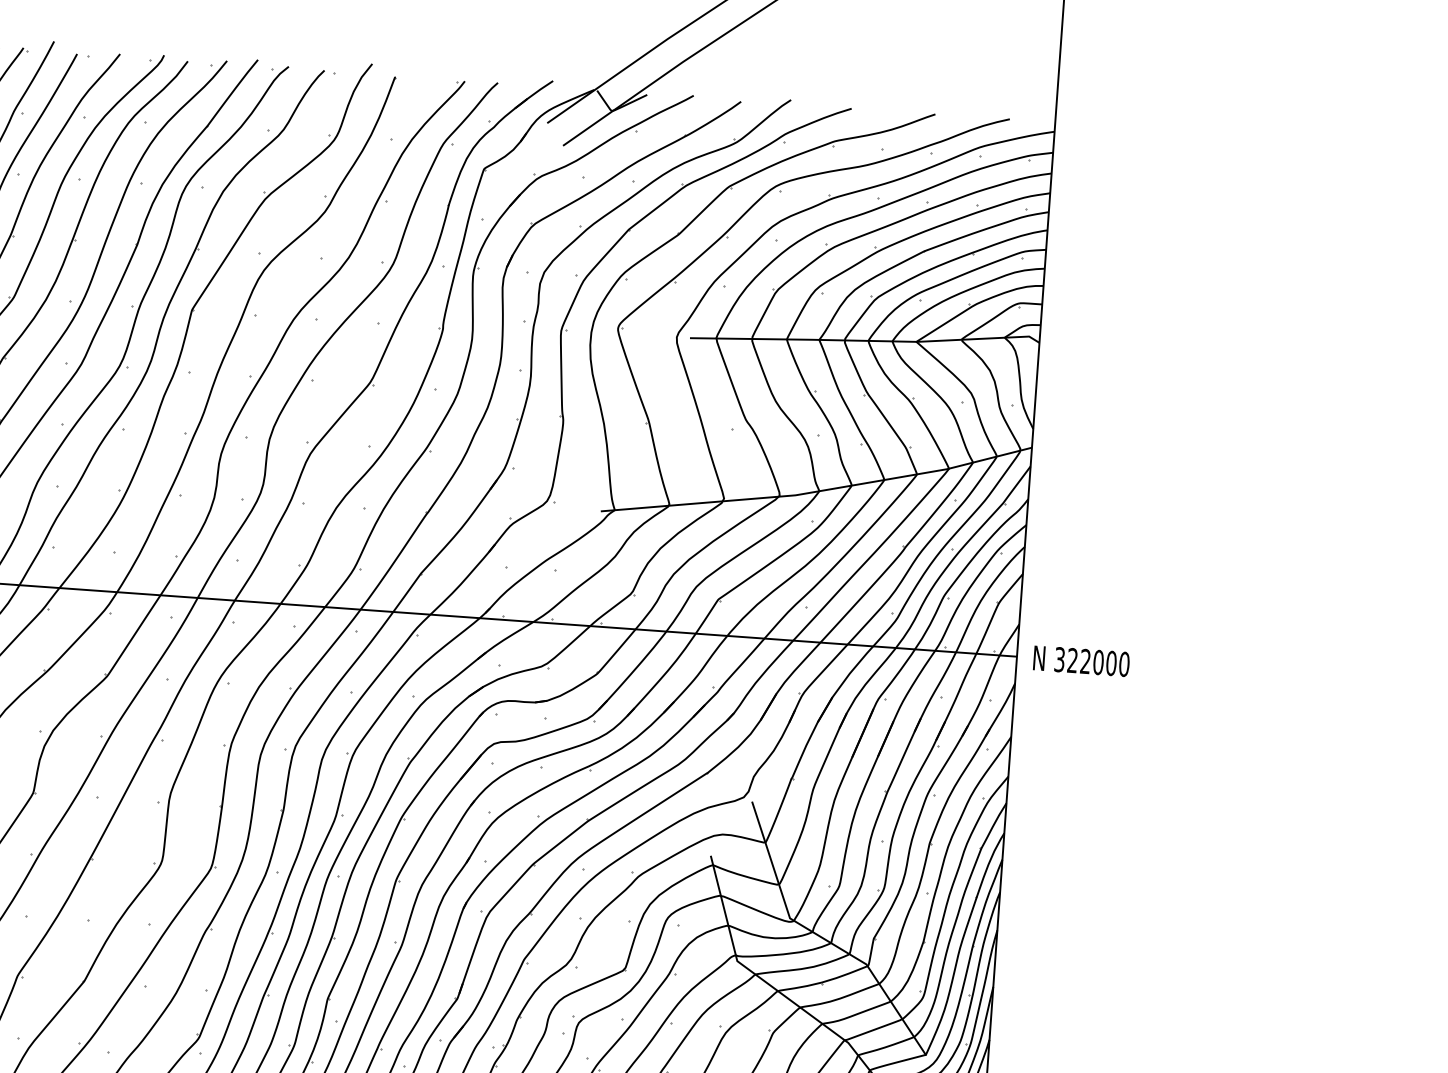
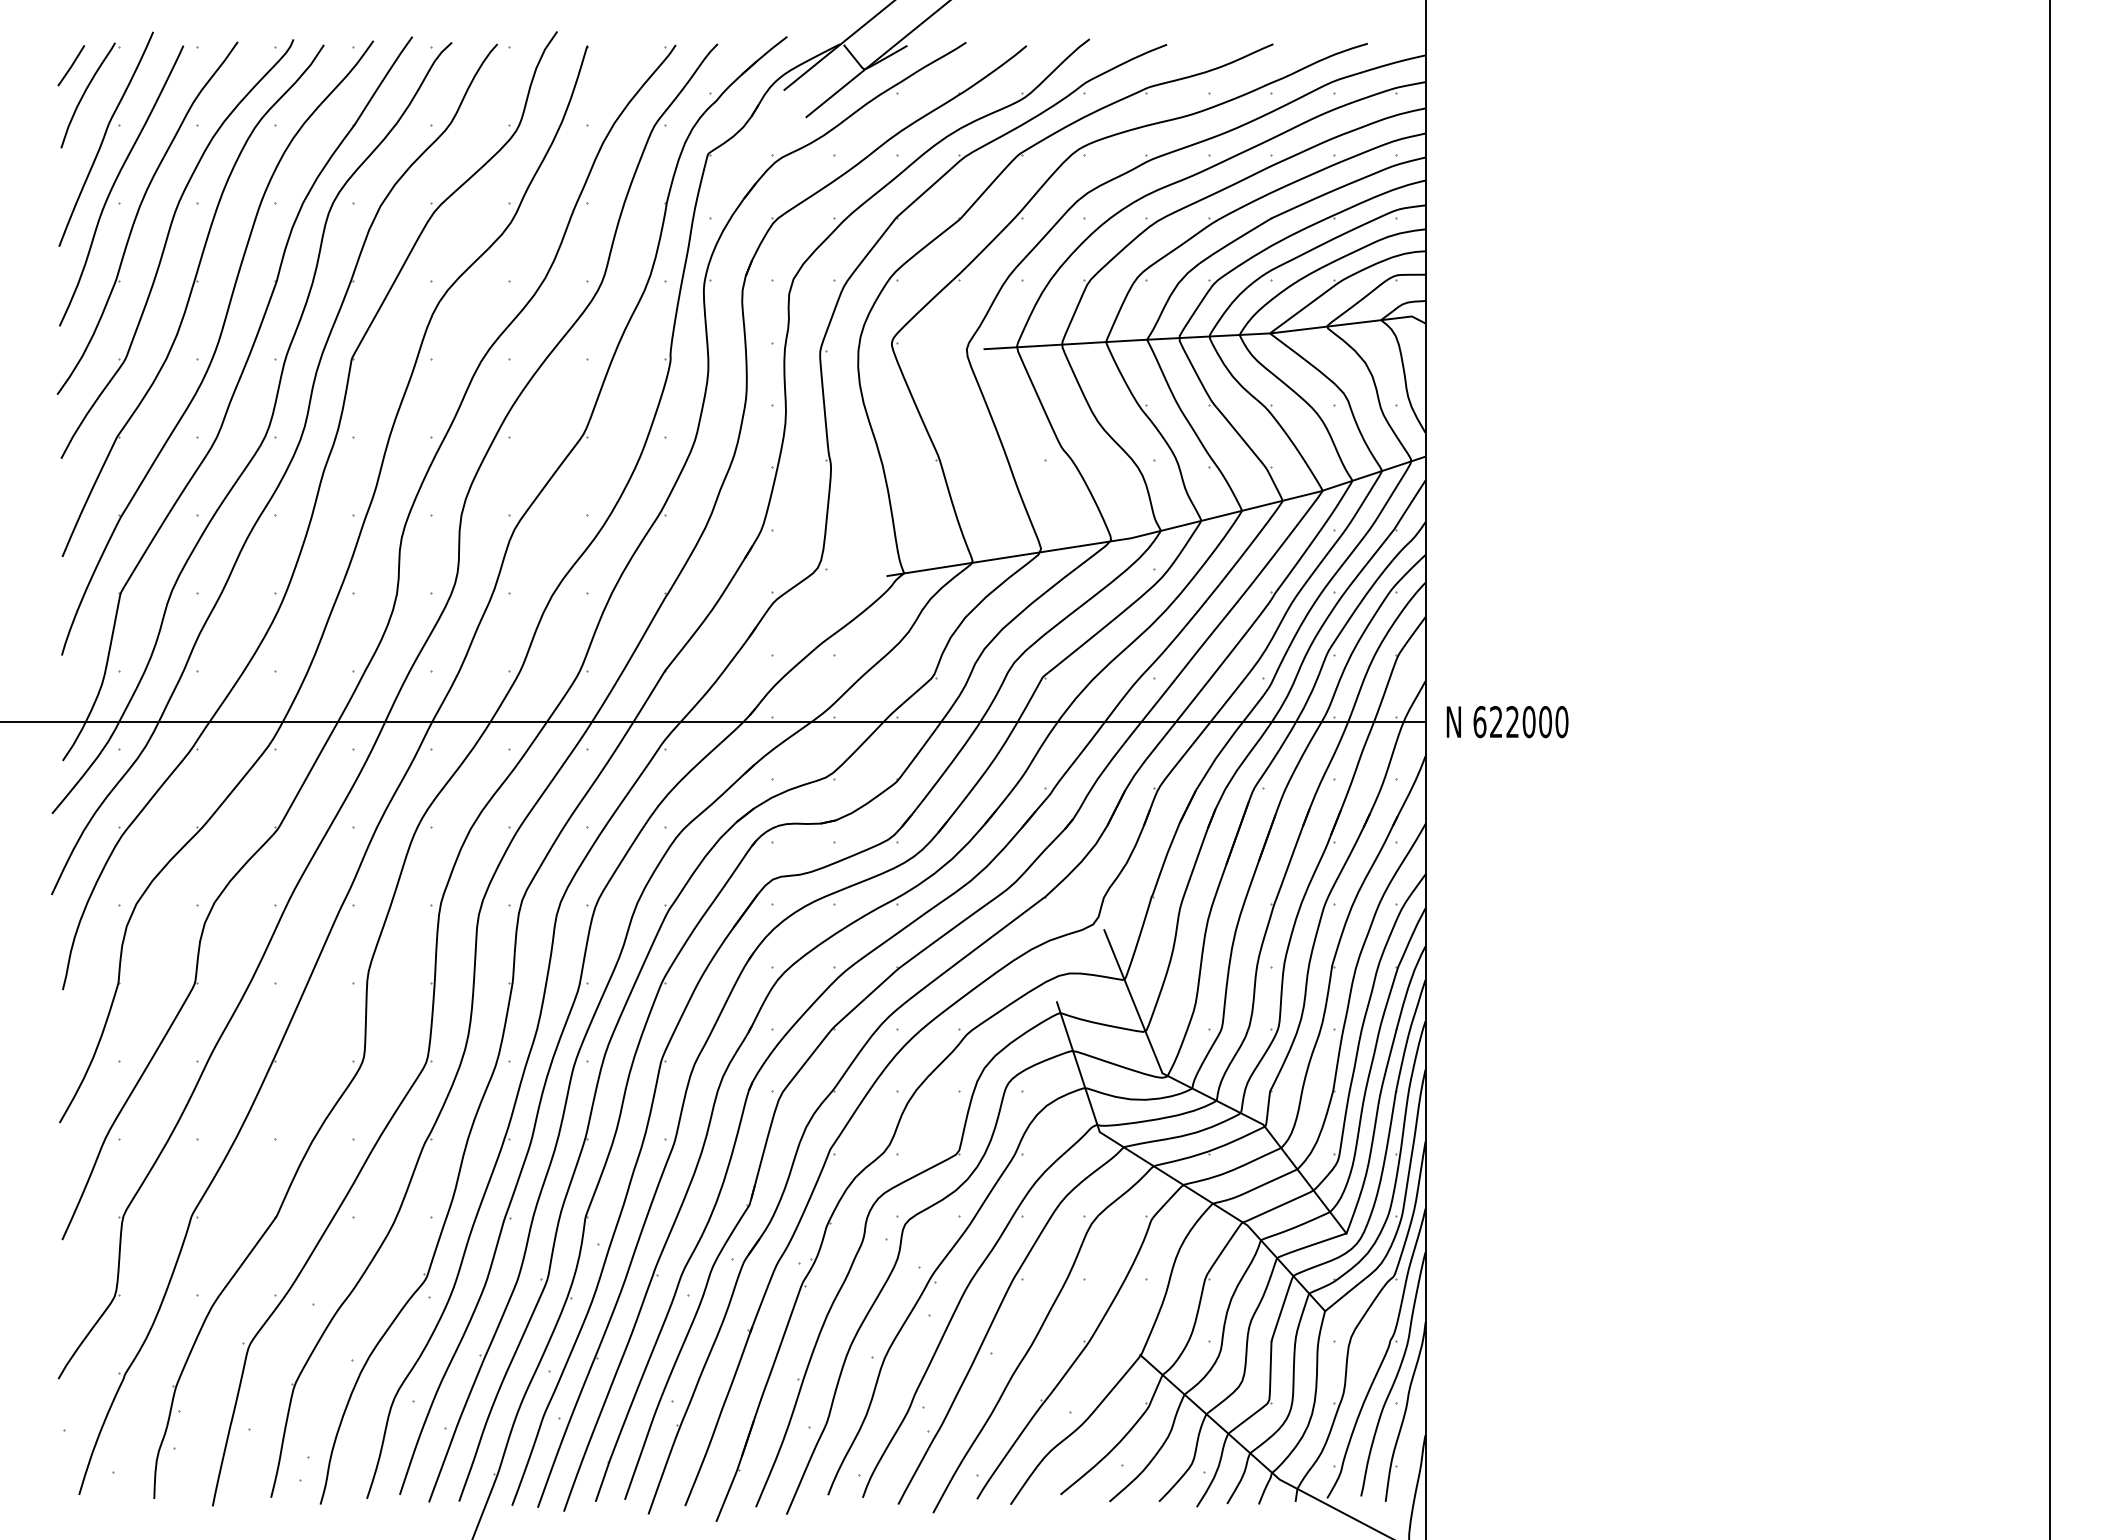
text: (1059, 660) -> (1479, 722), 322000 -> 622000

